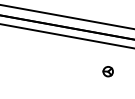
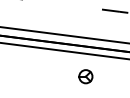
part: (107, 71) -> (85, 76), size x1.67

